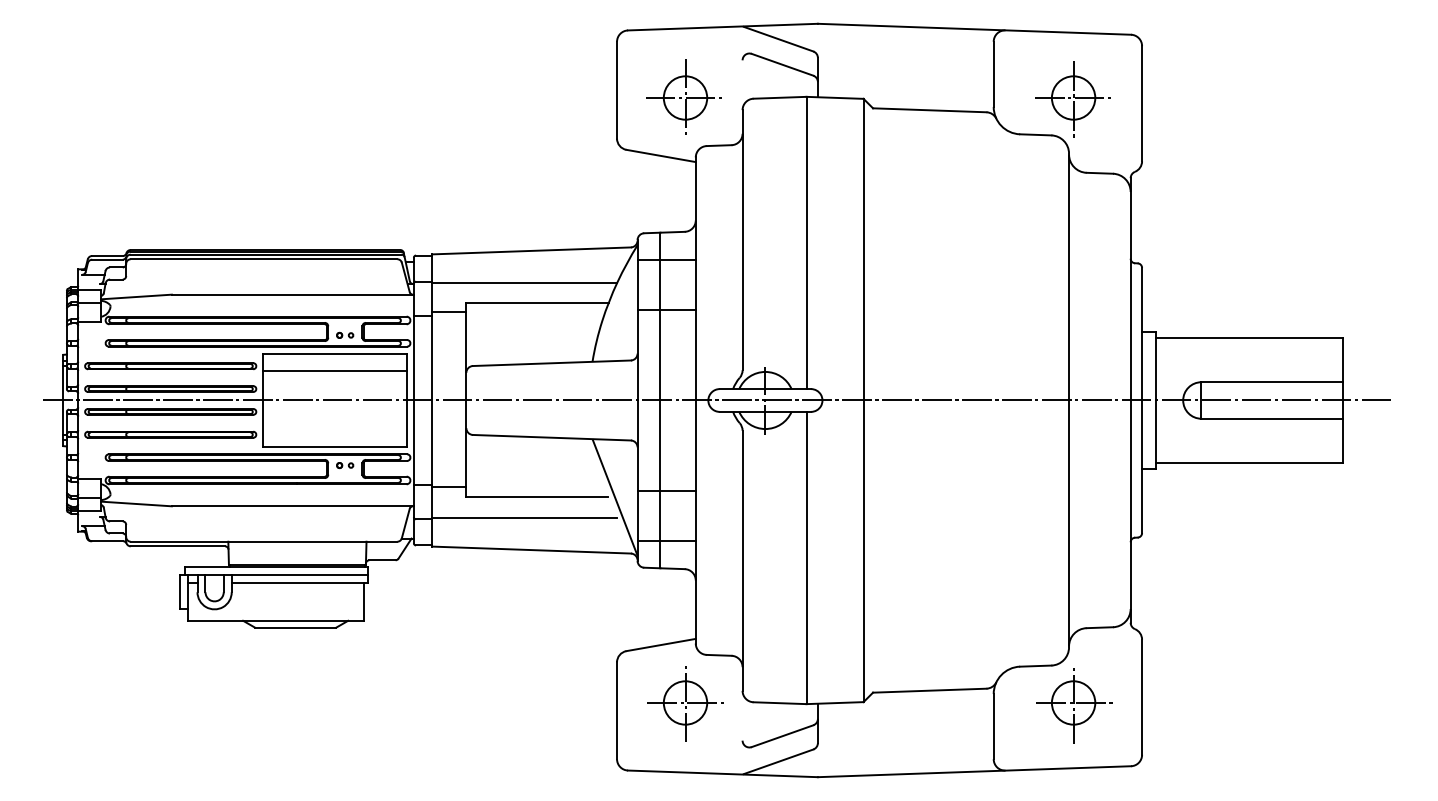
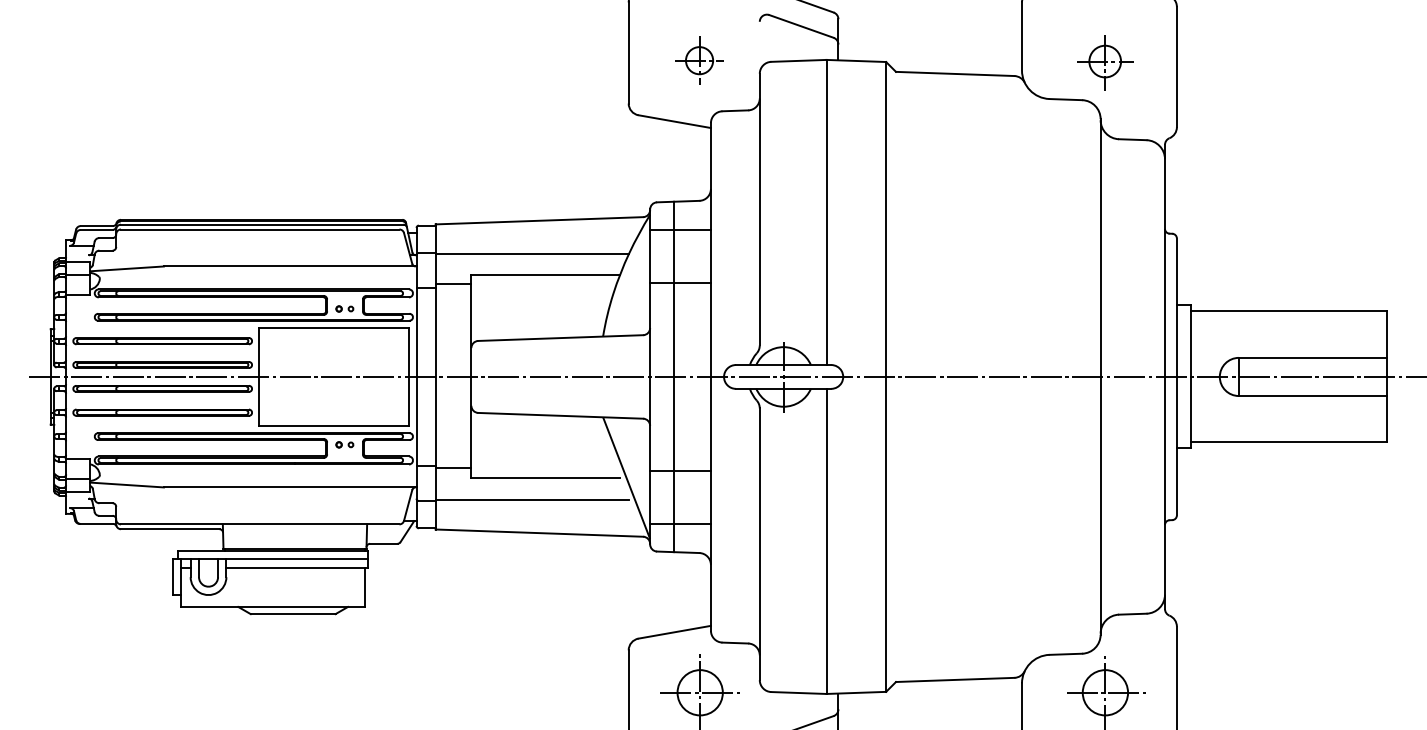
part: (683, 96) -> (698, 59), size x0.6
part: (1072, 99) -> (1104, 62), size x0.7
line: (335, 370) -> (334, 345), removed

